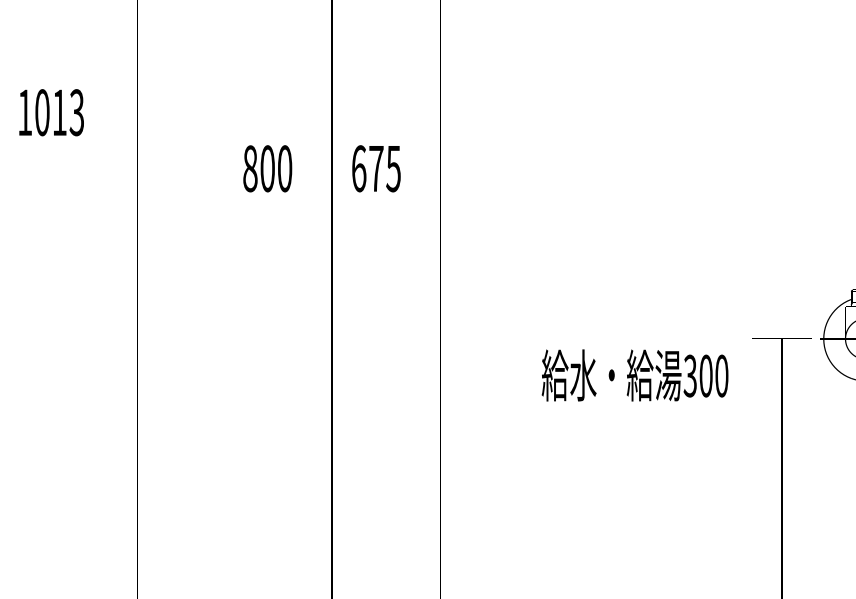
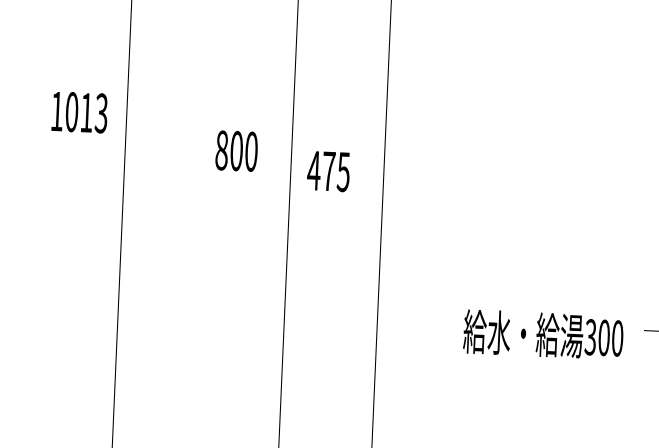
text: (51, 112) -> (79, 112), moved
text: (267, 168) -> (236, 150), moved
text: (358, 168) -> (313, 170), 675 -> 475
text: (634, 375) -> (542, 334), moved

